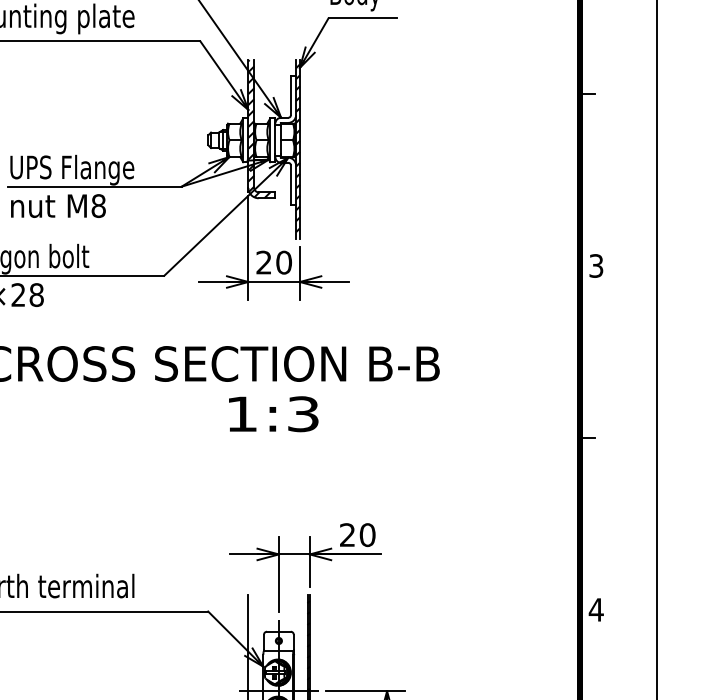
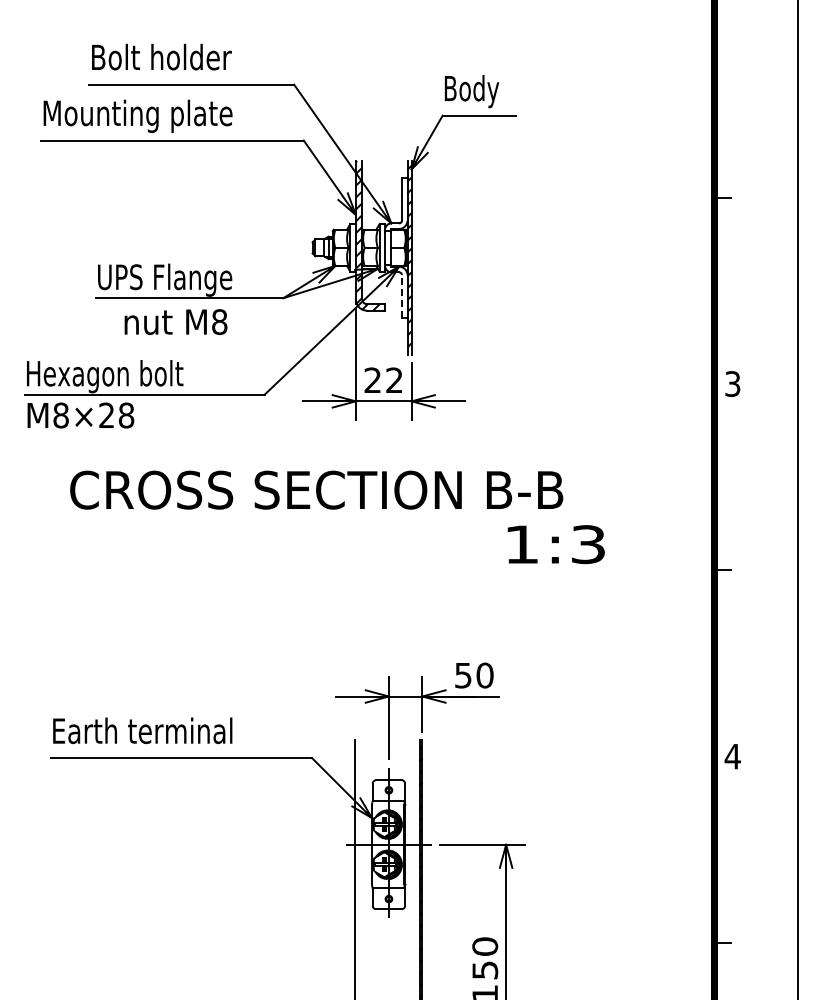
line: (290, 184) -> (401, 295), solid -> dashed
text: (57, 205) -> (175, 321), moved
text: (284, 262) -> (394, 380), 20 -> 22
text: (272, 414) -> (555, 544), moved
text: (347, 535) -> (463, 675), 20 -> 50

